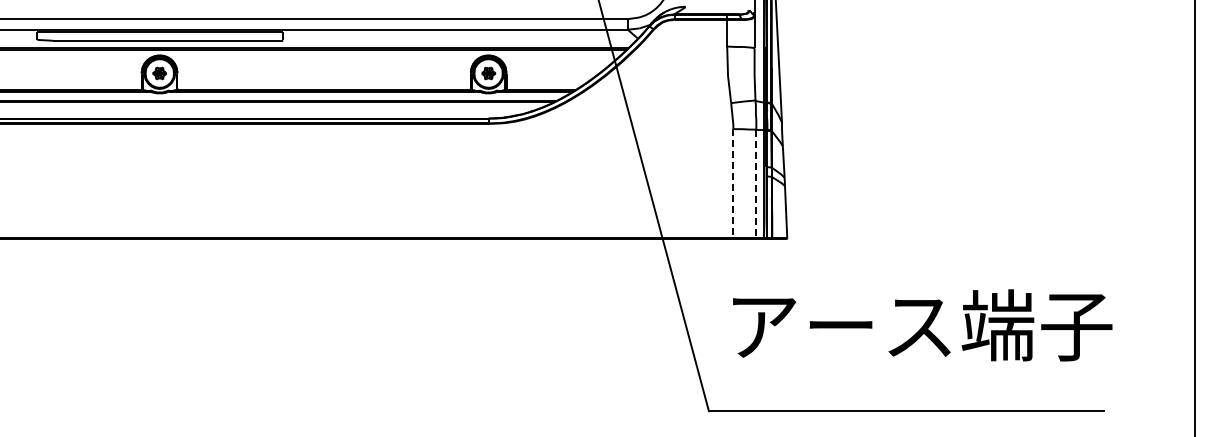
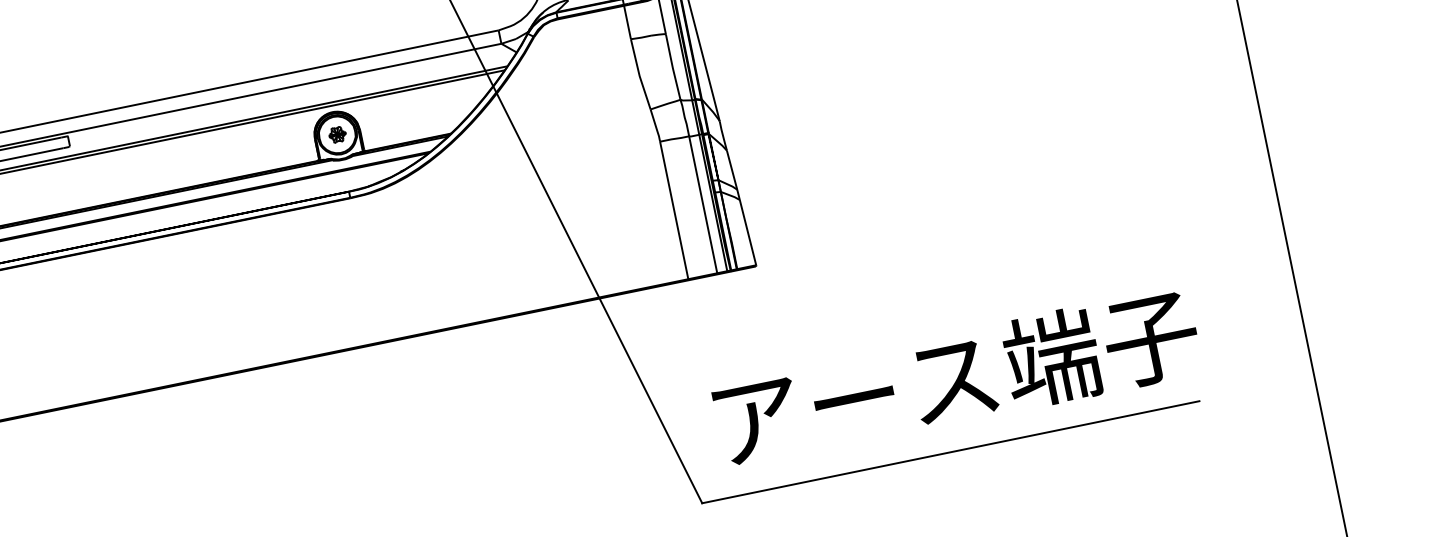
line: (733, 184) -> (674, 211), dashed -> solid
line: (756, 184) -> (703, 205), dashed -> solid
text: (922, 325) -> (956, 377), moved

